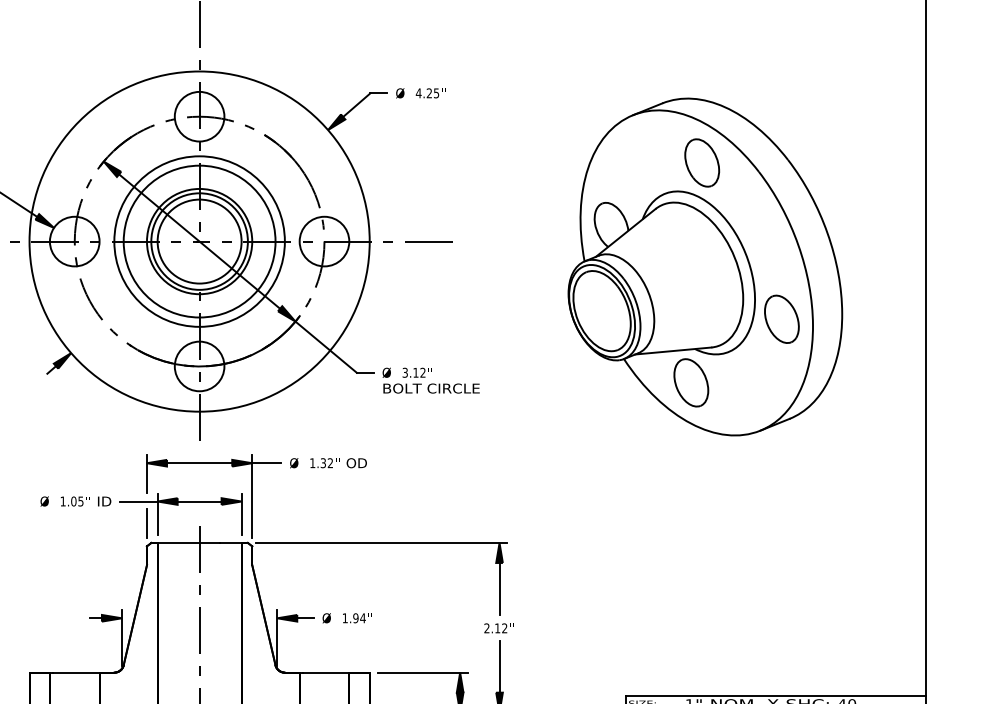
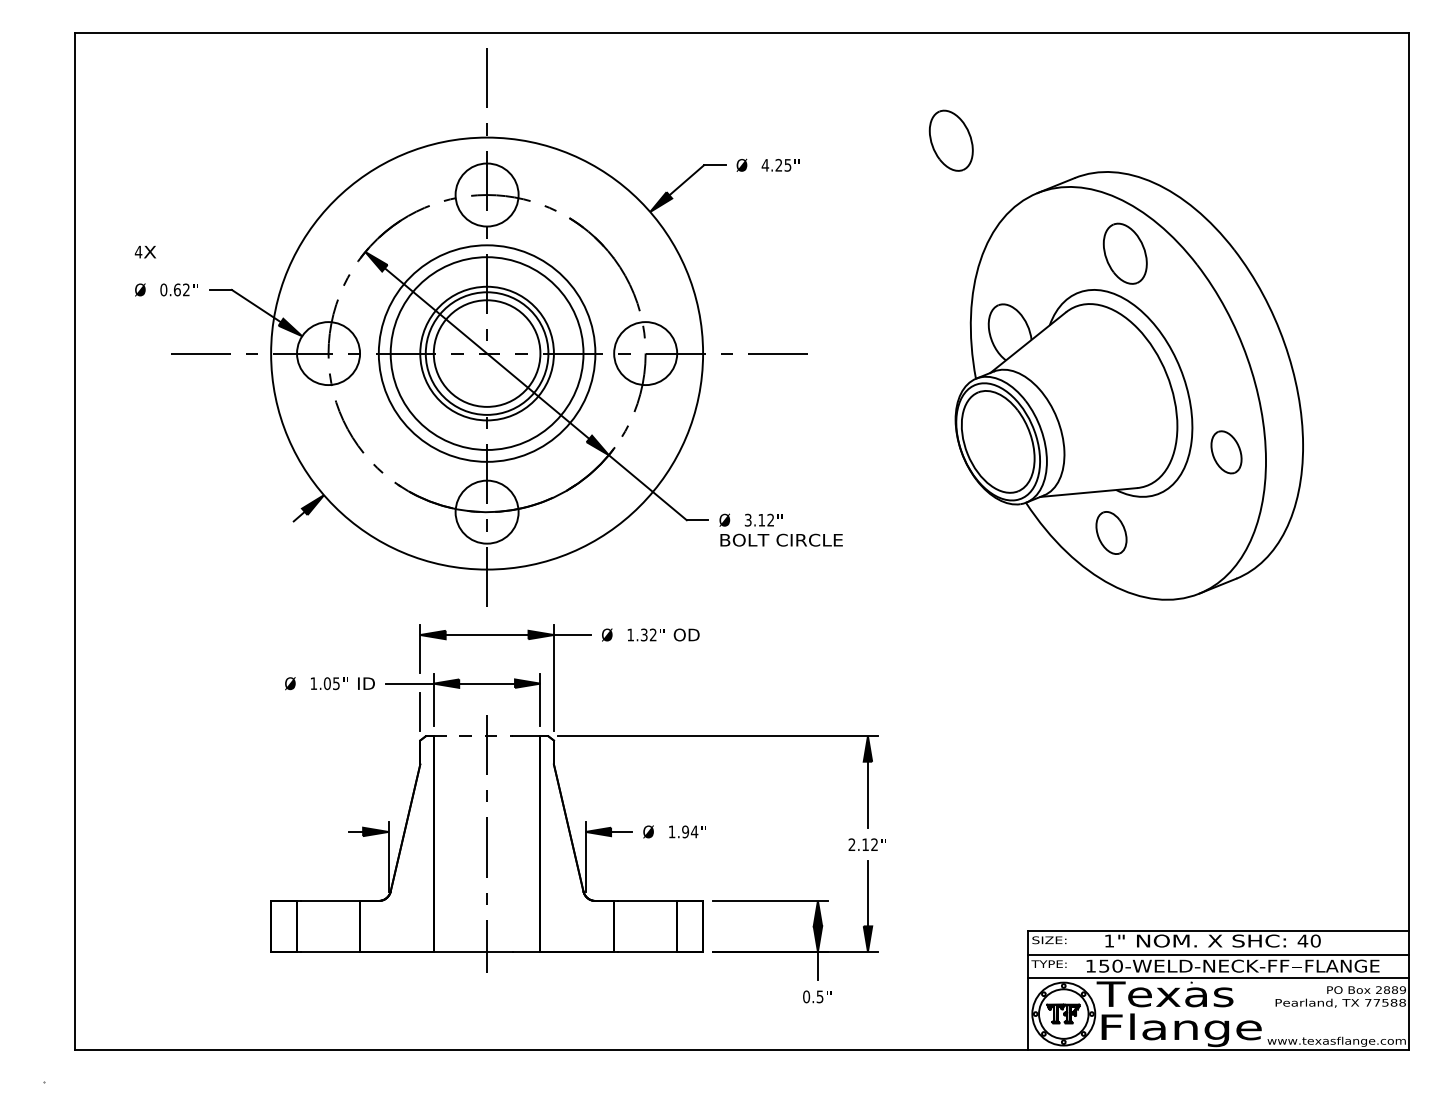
part: (564, 73) -> (950, 140), added
part: (781, 319) -> (1226, 452), size x0.7
part: (691, 382) -> (1111, 532), size x0.7
line: (188, 543) -> (473, 736), solid -> dashed

